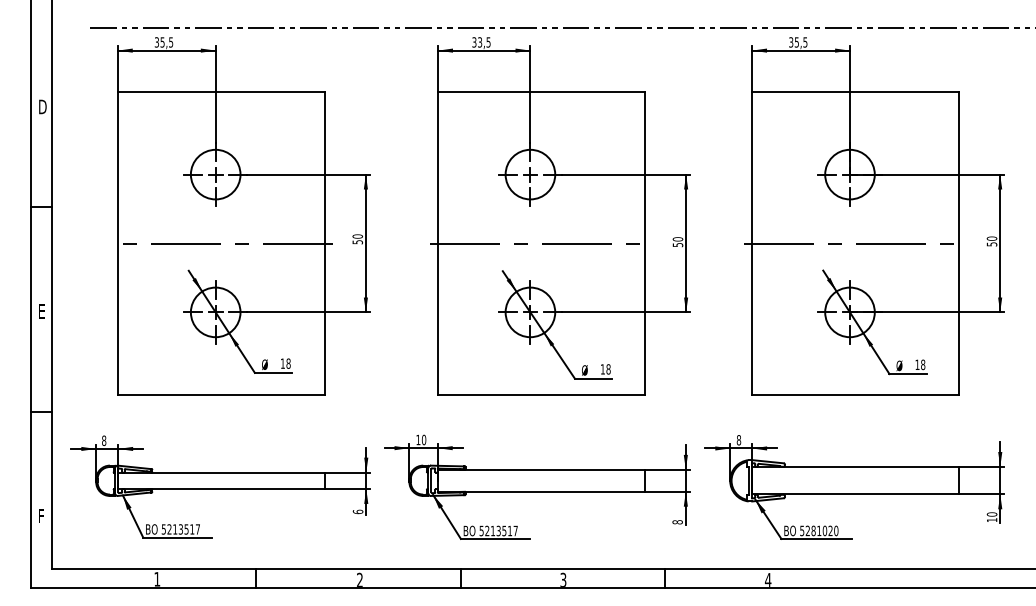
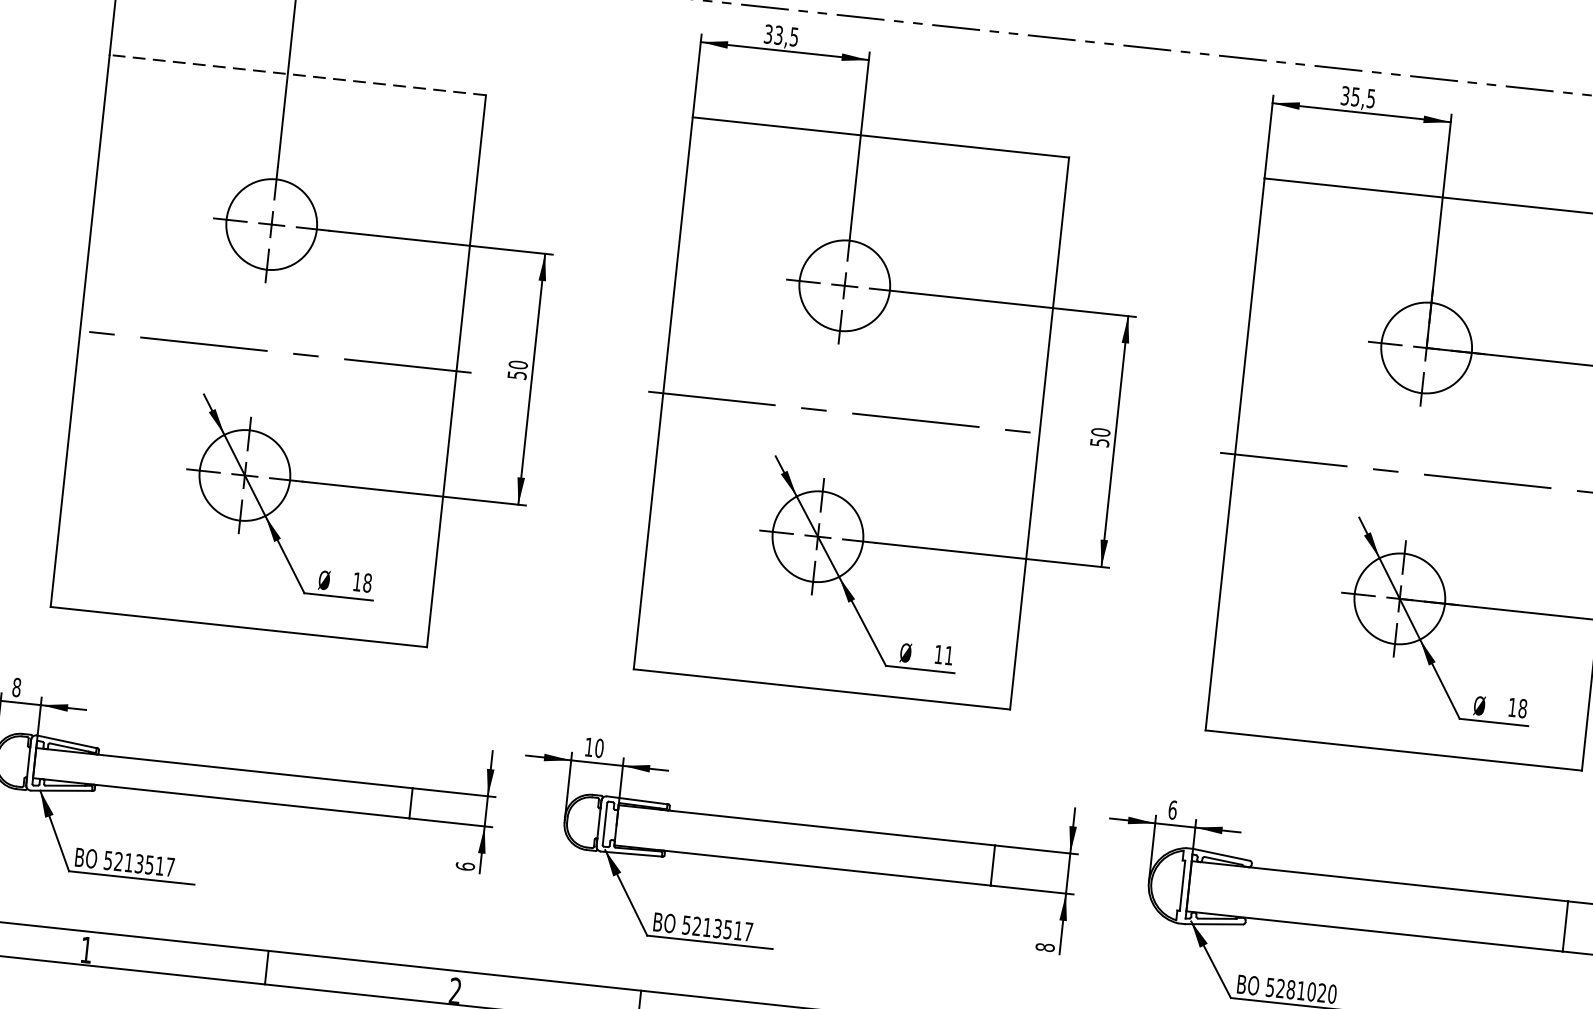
line: (220, 91) -> (296, 74), solid -> dashed
text: (608, 369) -> (948, 655), 18 -> 11
text: (738, 440) -> (1171, 810), 8 -> 6

